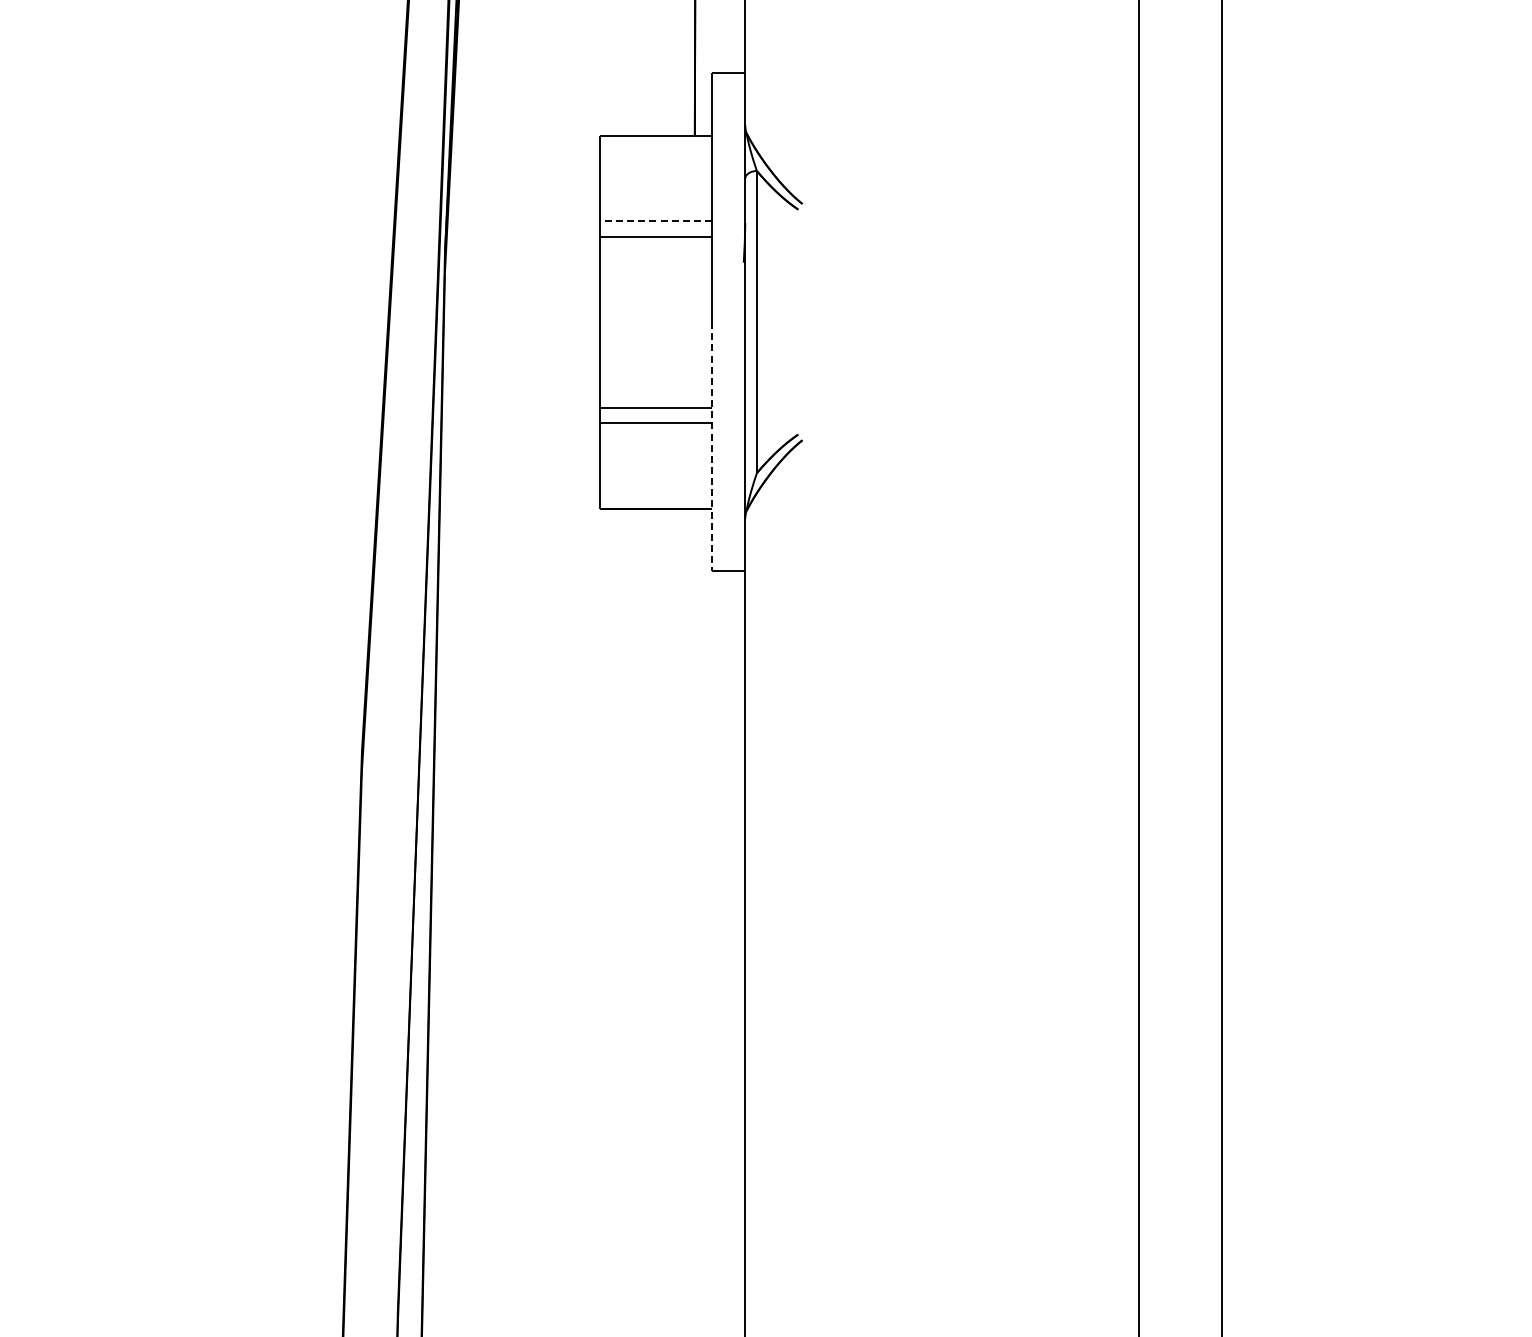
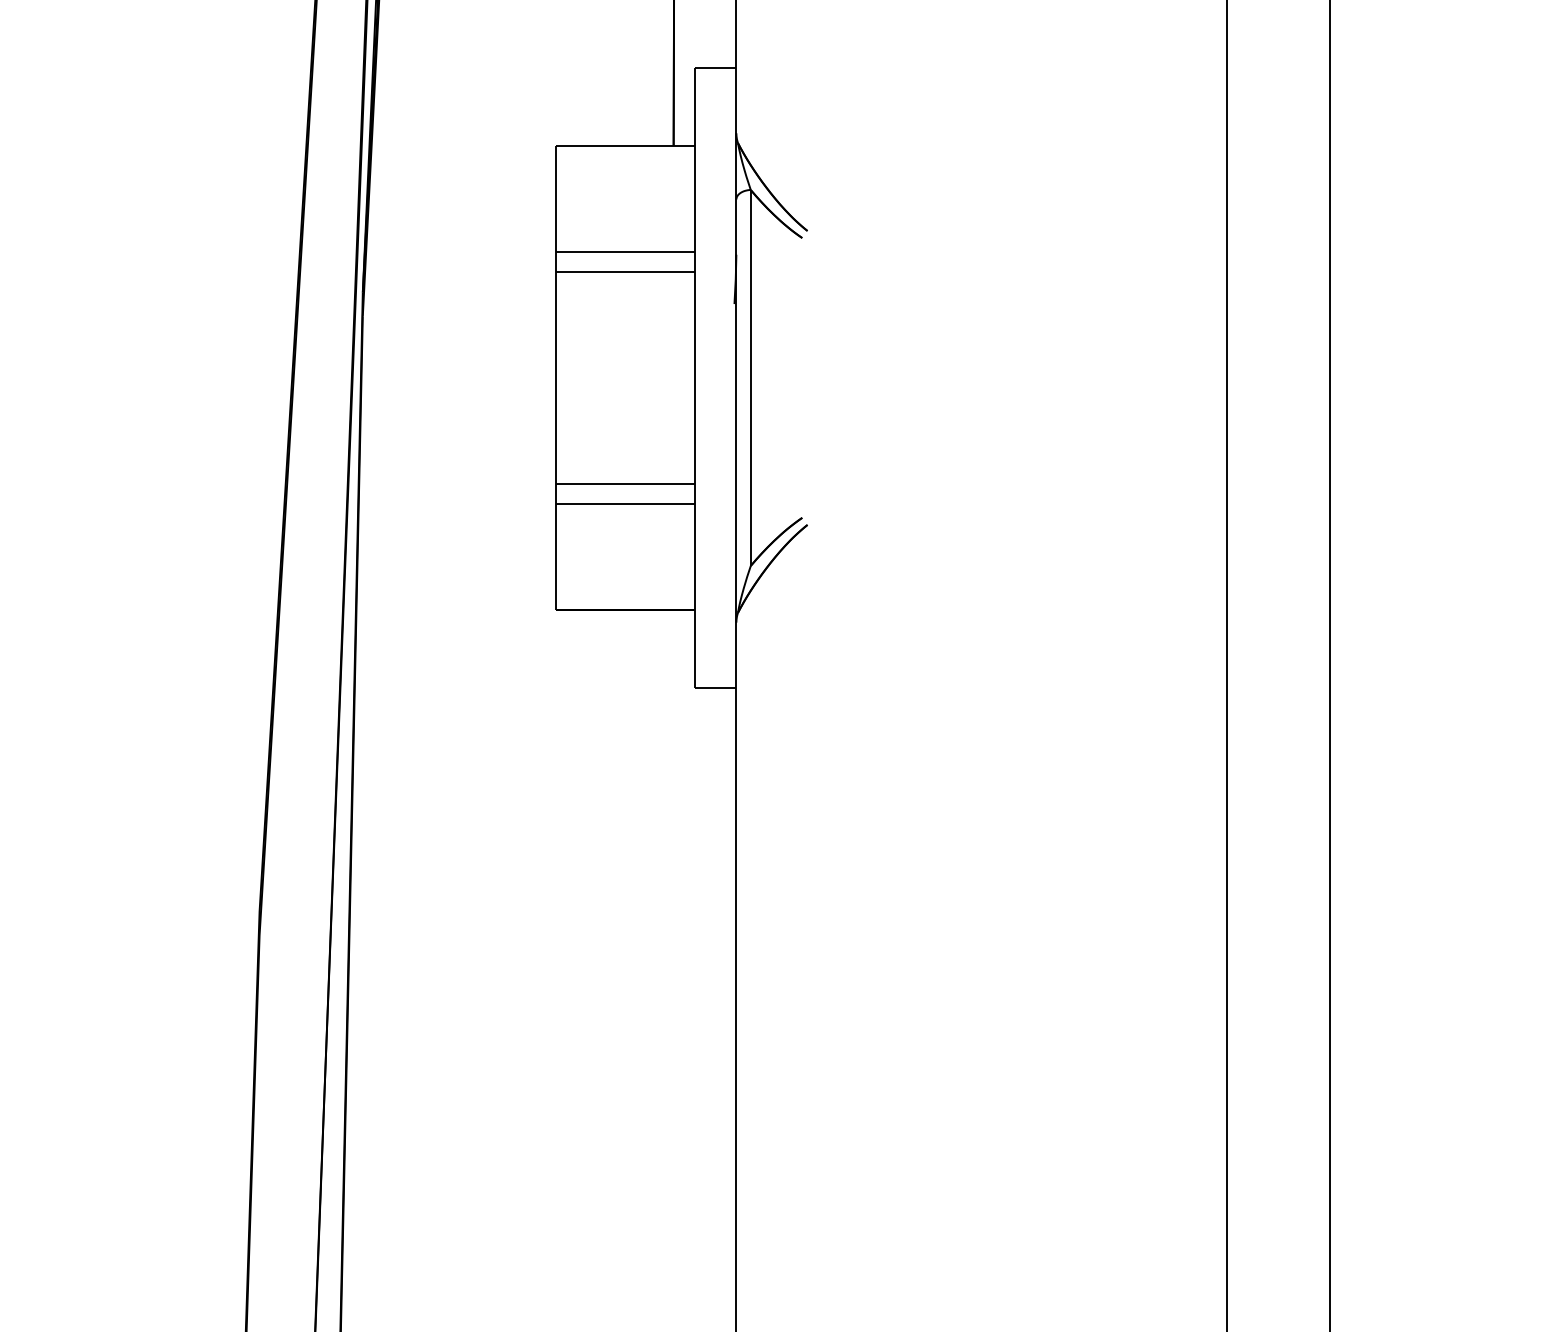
line: (655, 221) -> (624, 252), dashed -> solid
line: (712, 447) -> (695, 533), dashed -> solid

